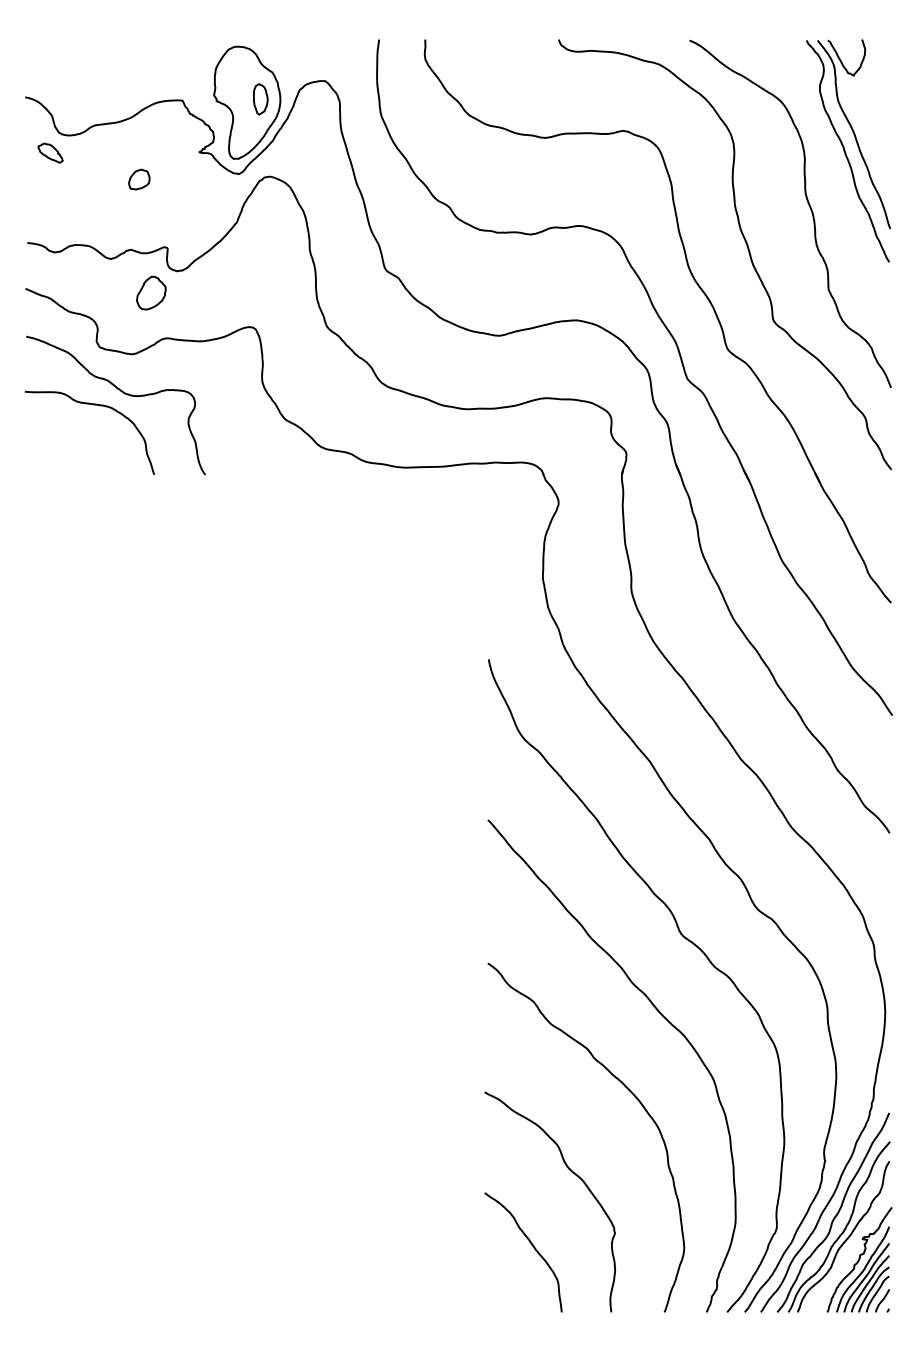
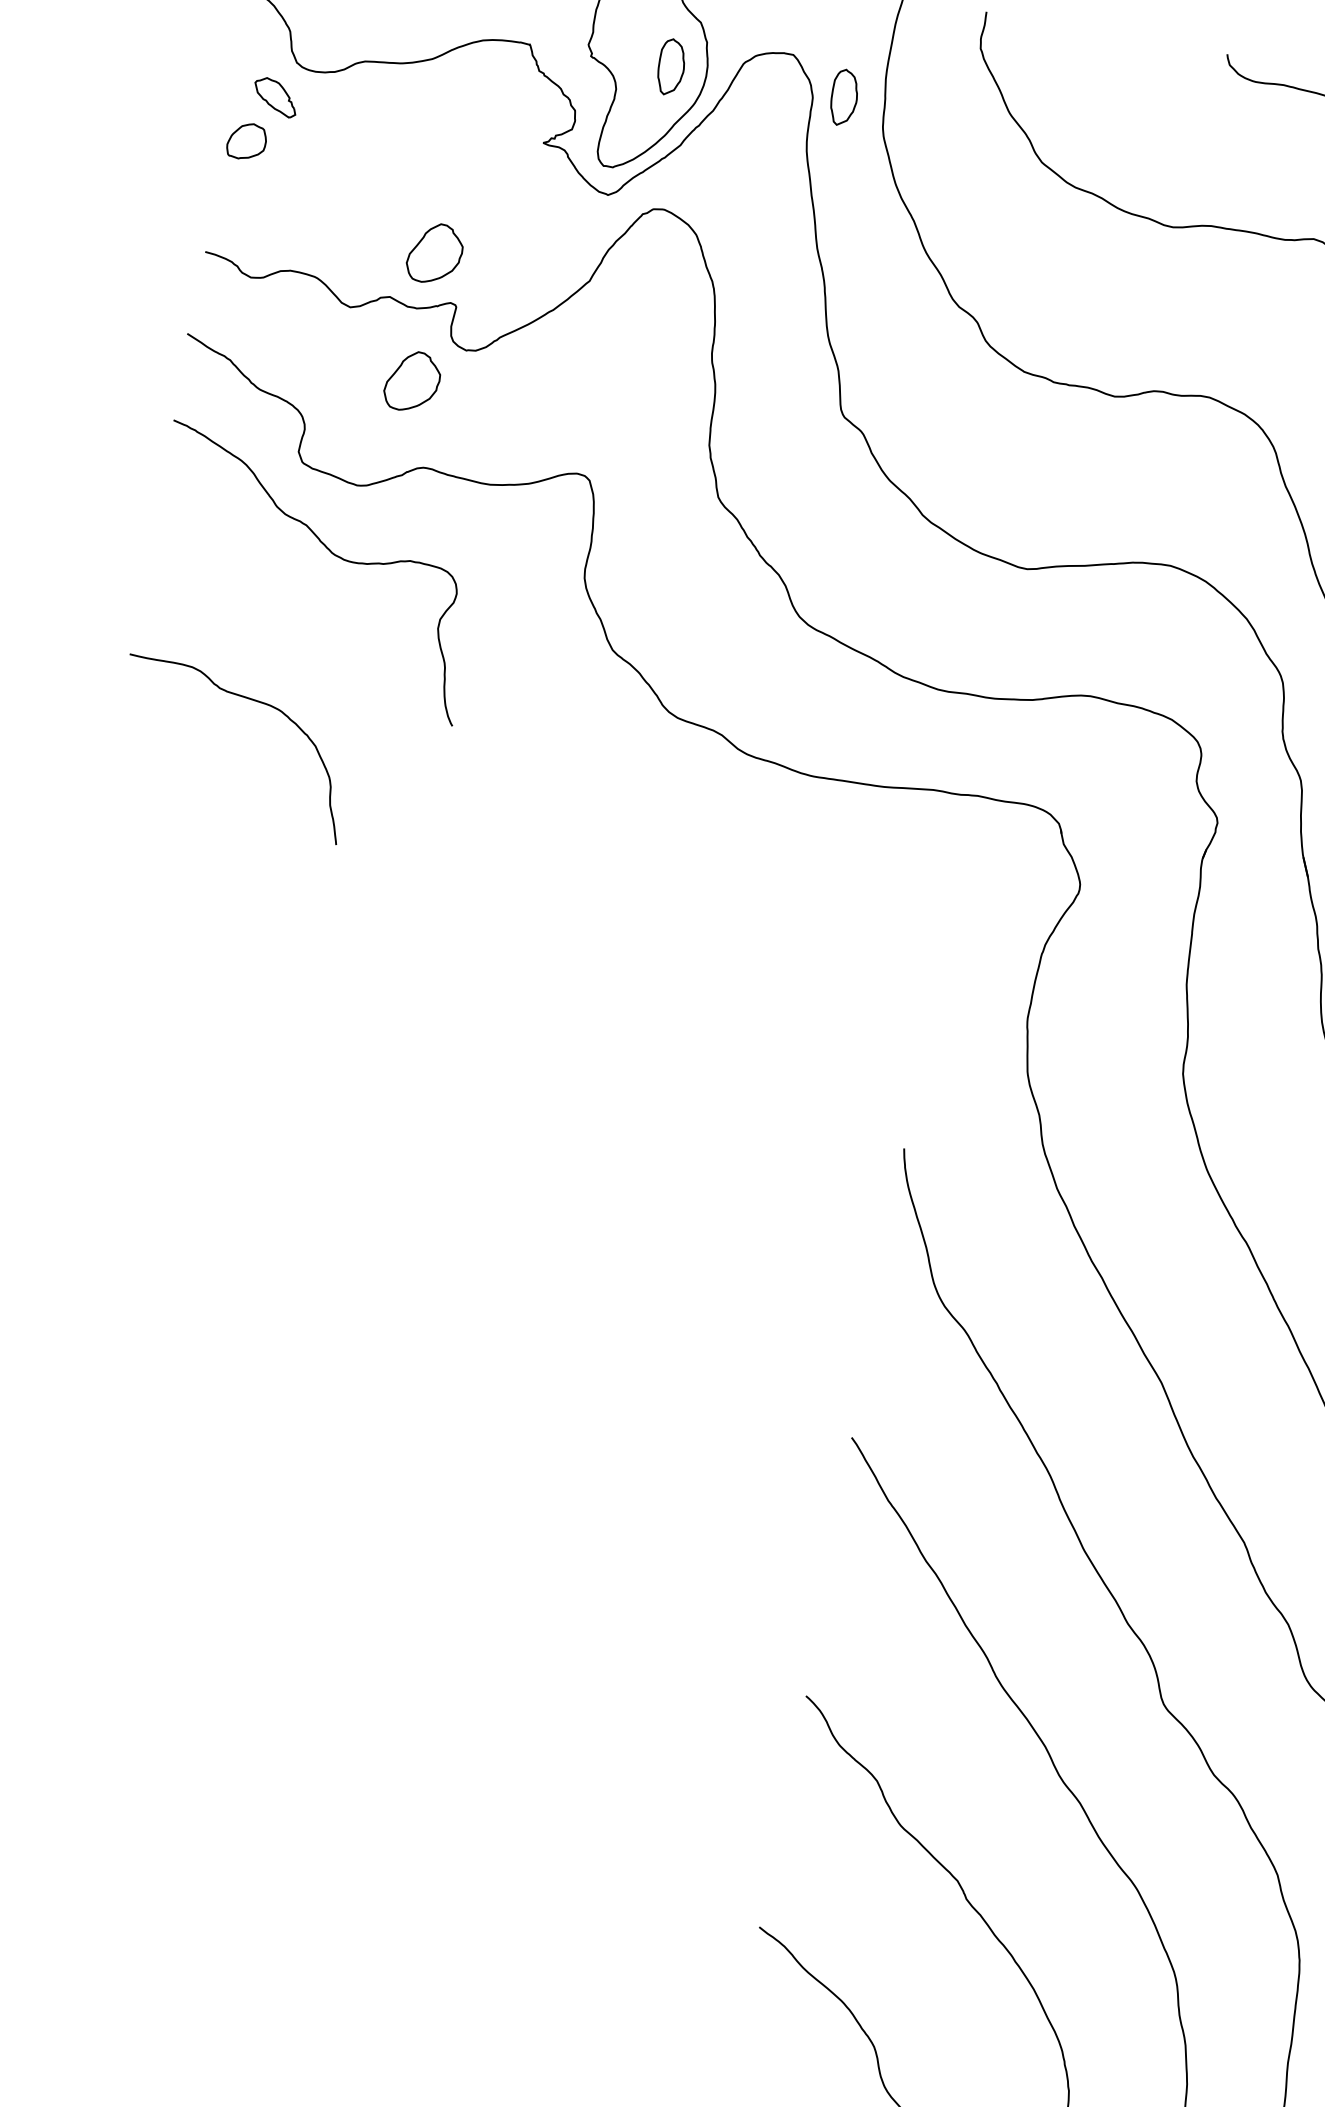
part: (356, 99) -> (843, 97), added
part: (139, 179) -> (247, 141), moved
part: (151, 221) -> (435, 252), added
curve: (92, 405) -> (247, 700), moved

